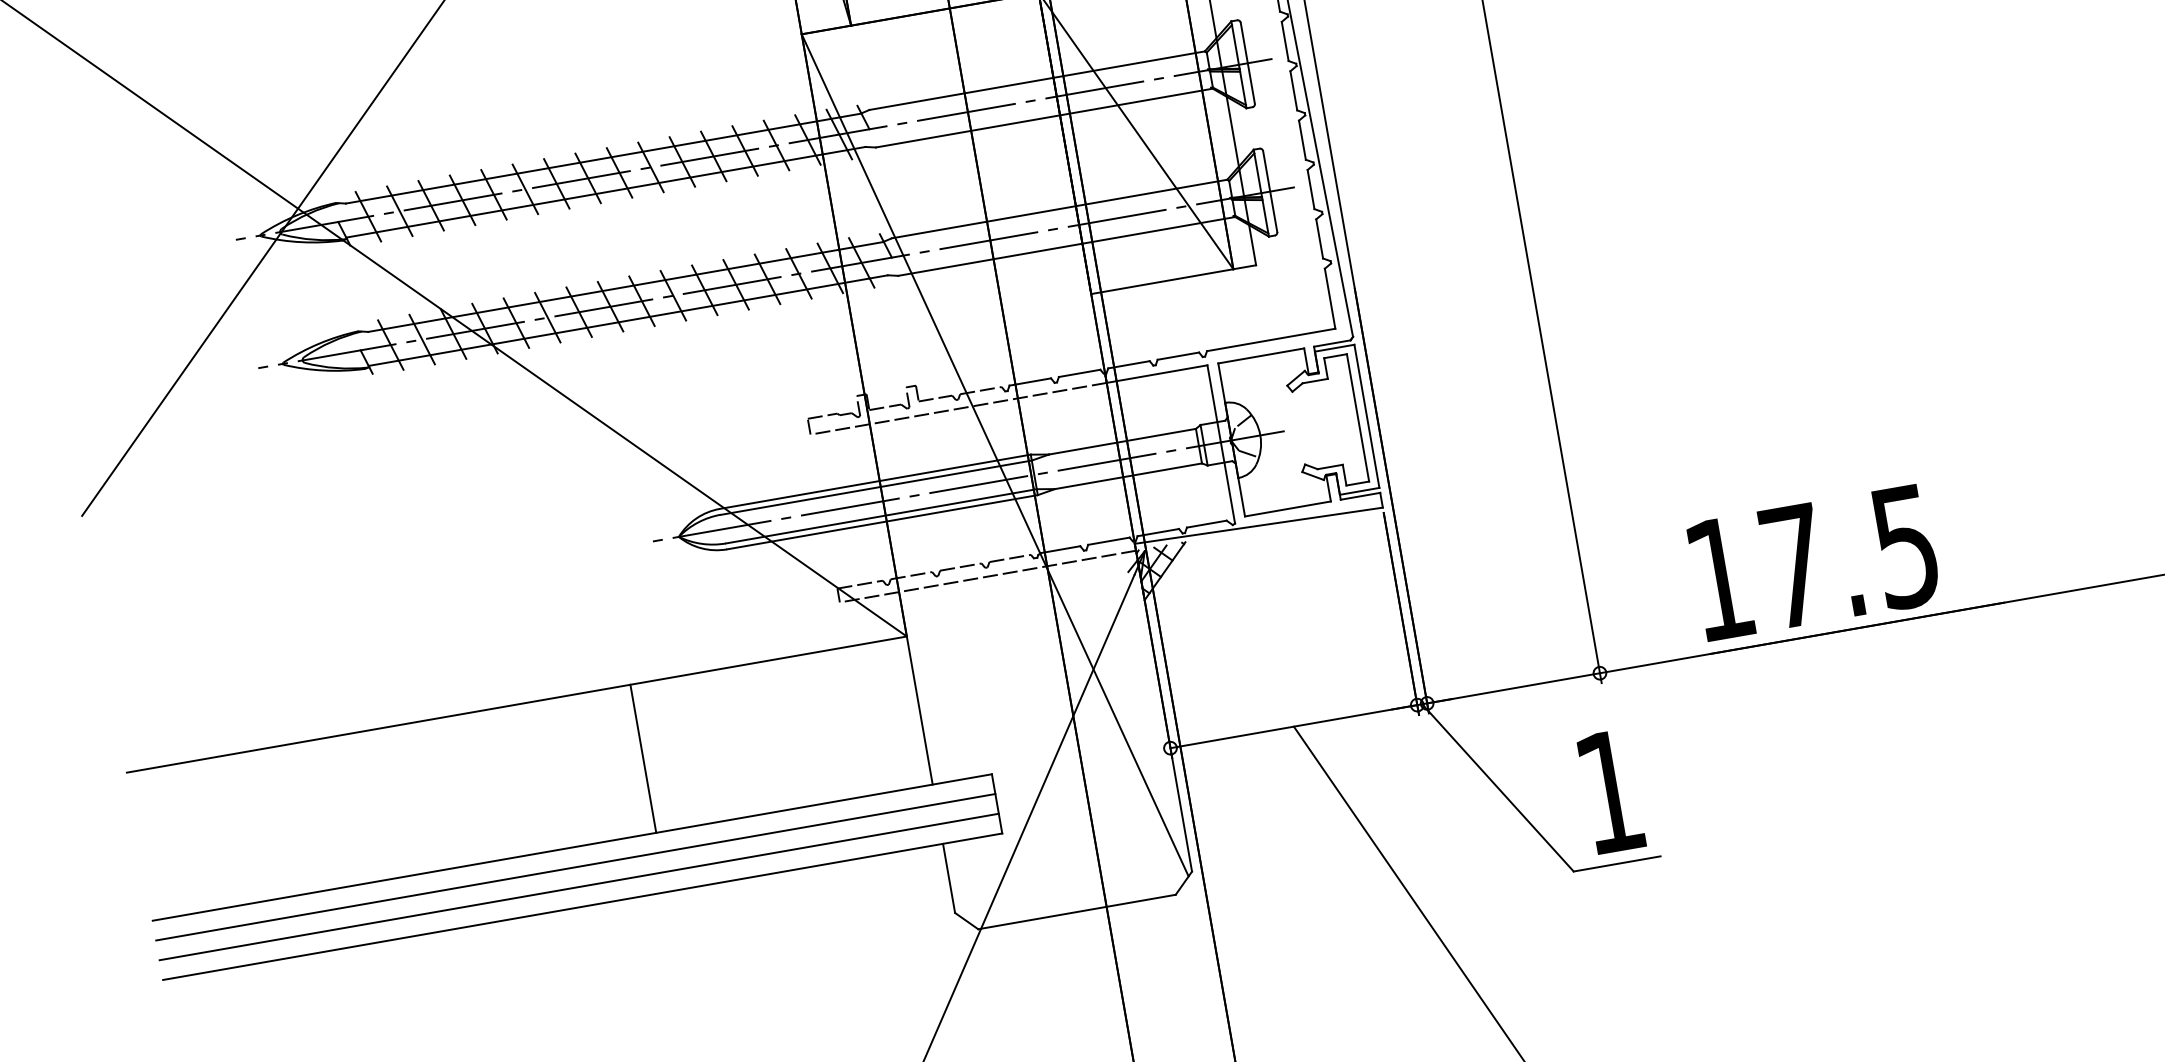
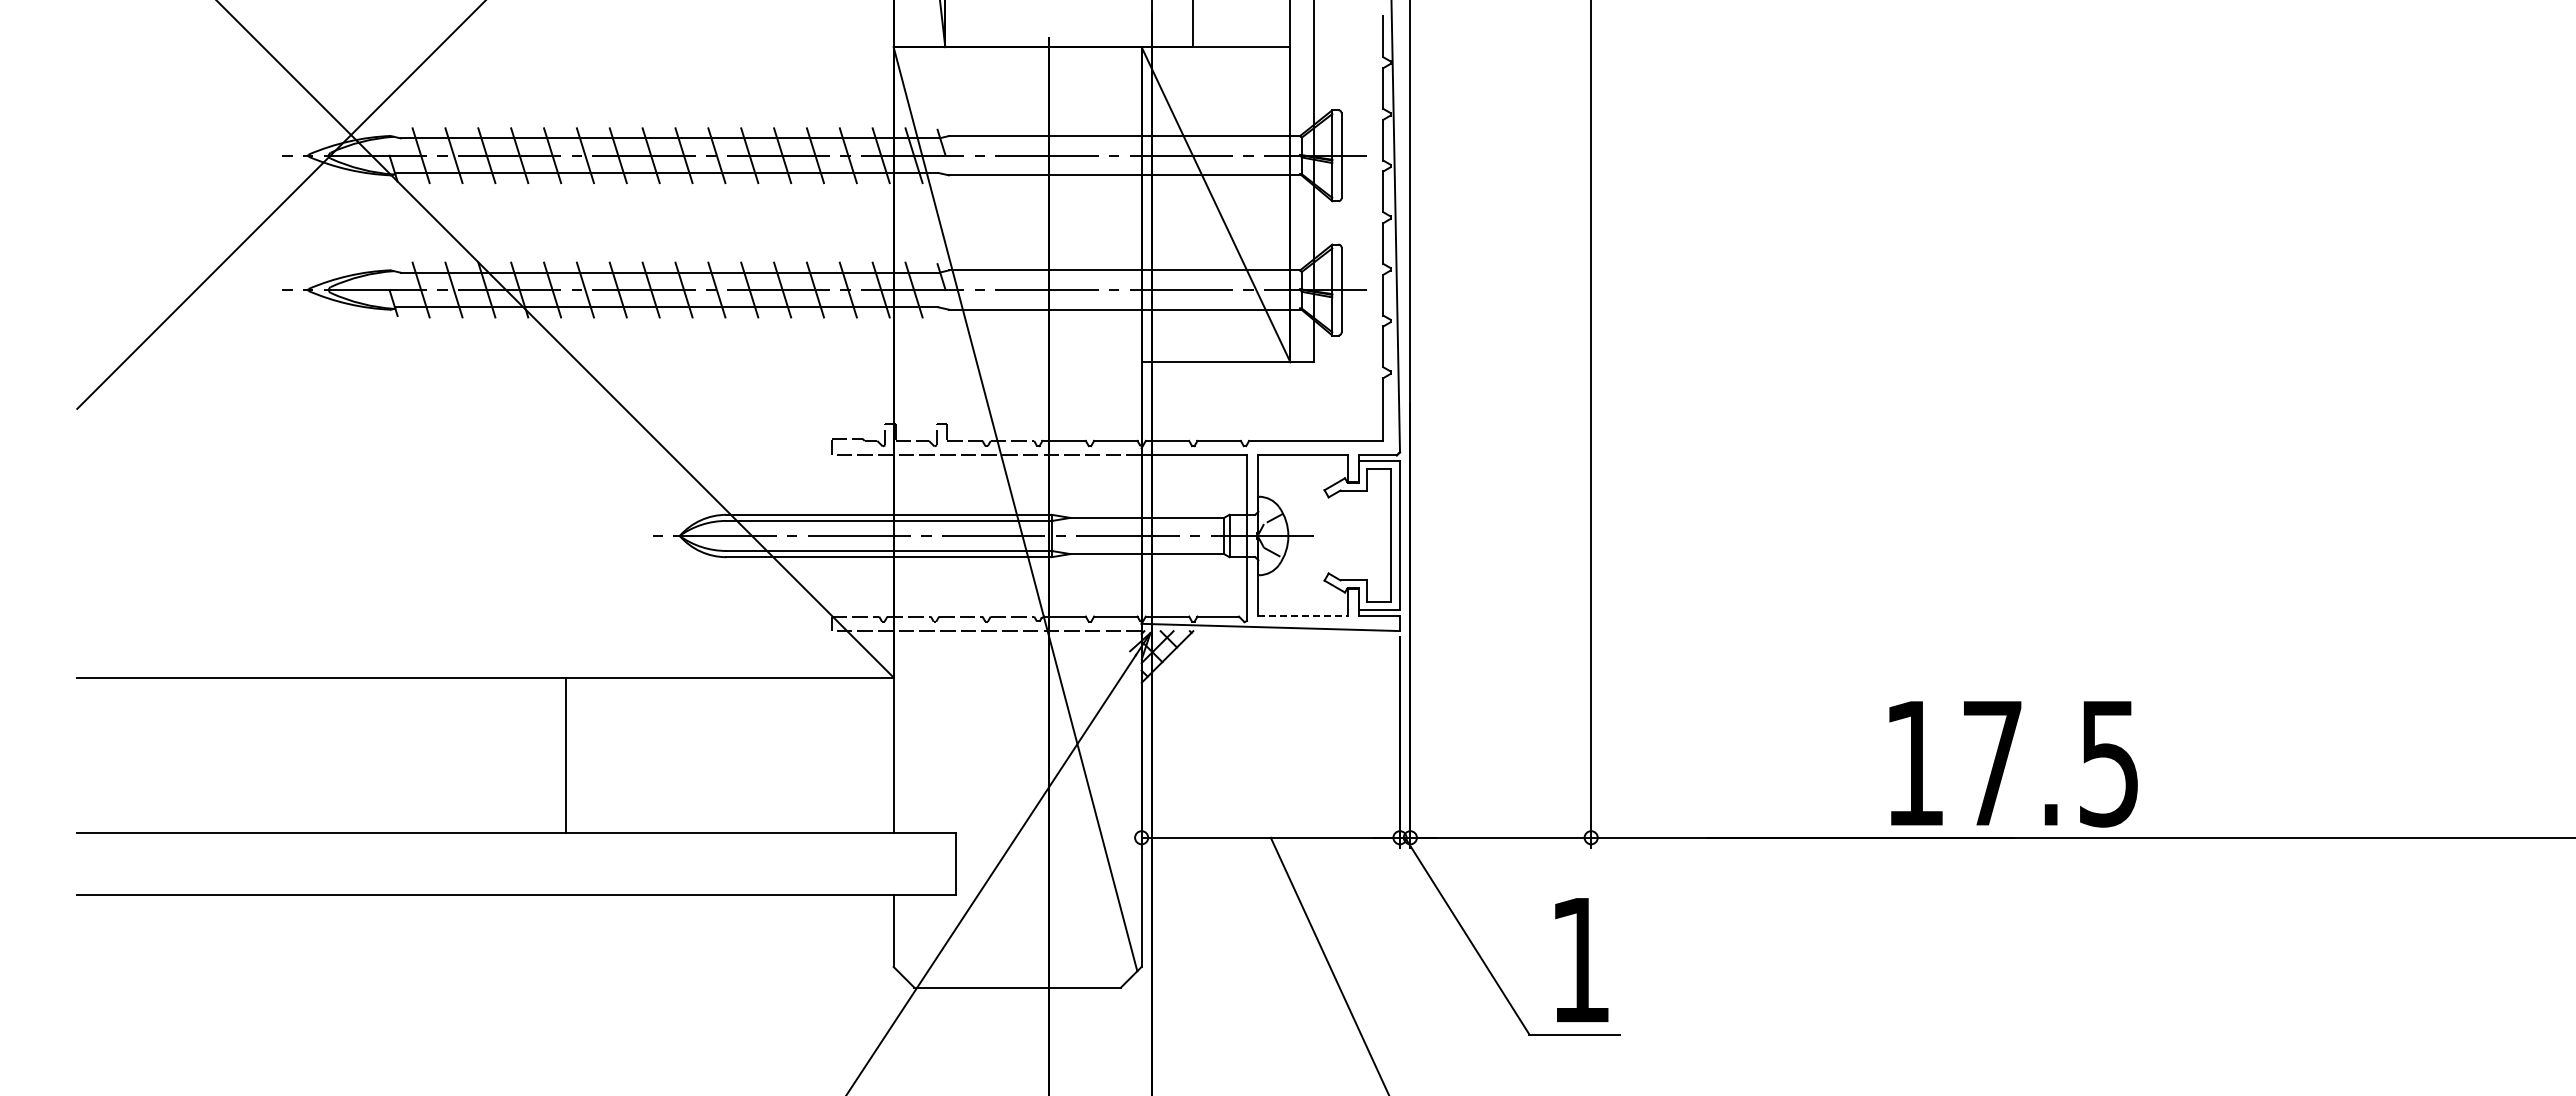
line: (1288, 508) -> (1303, 615), solid -> dashed
text: (1814, 563) -> (2013, 764), moved
line: (643, 758) -> (566, 754), moved
line: (575, 867) -> (516, 853), removed
line: (579, 886) -> (516, 873), removed

